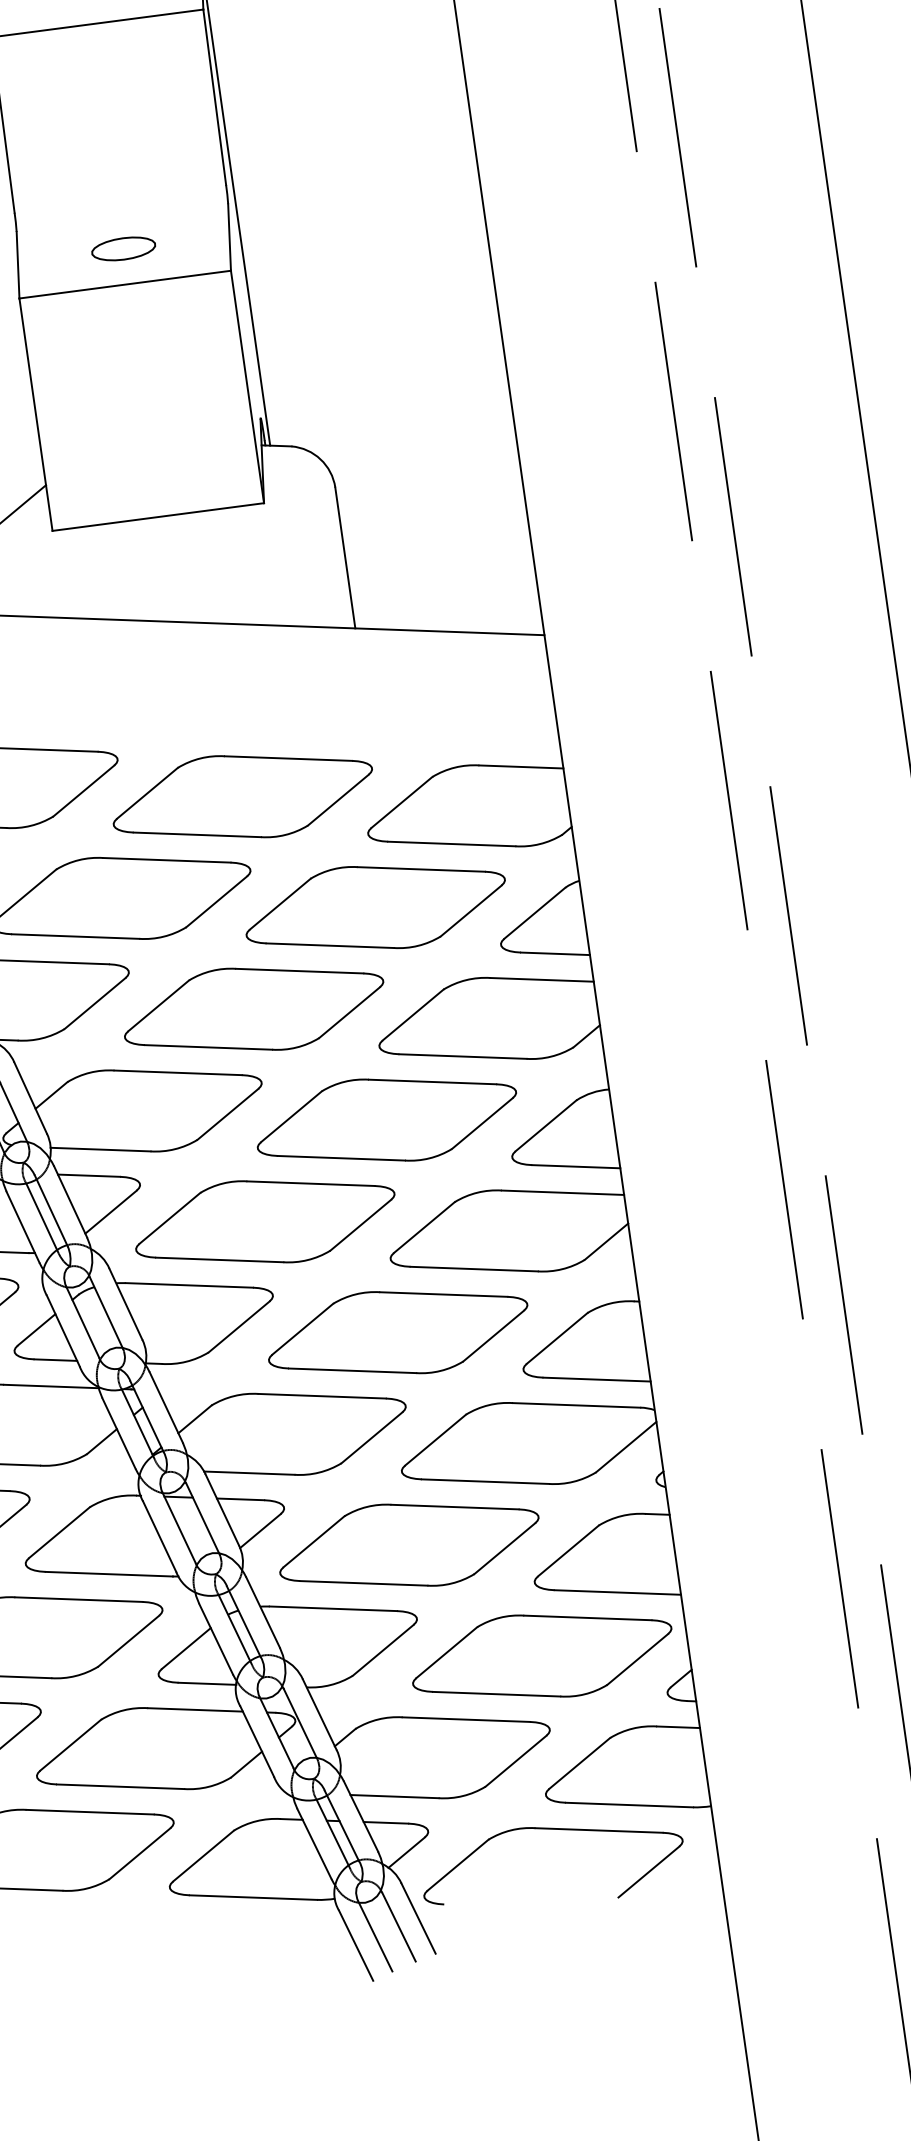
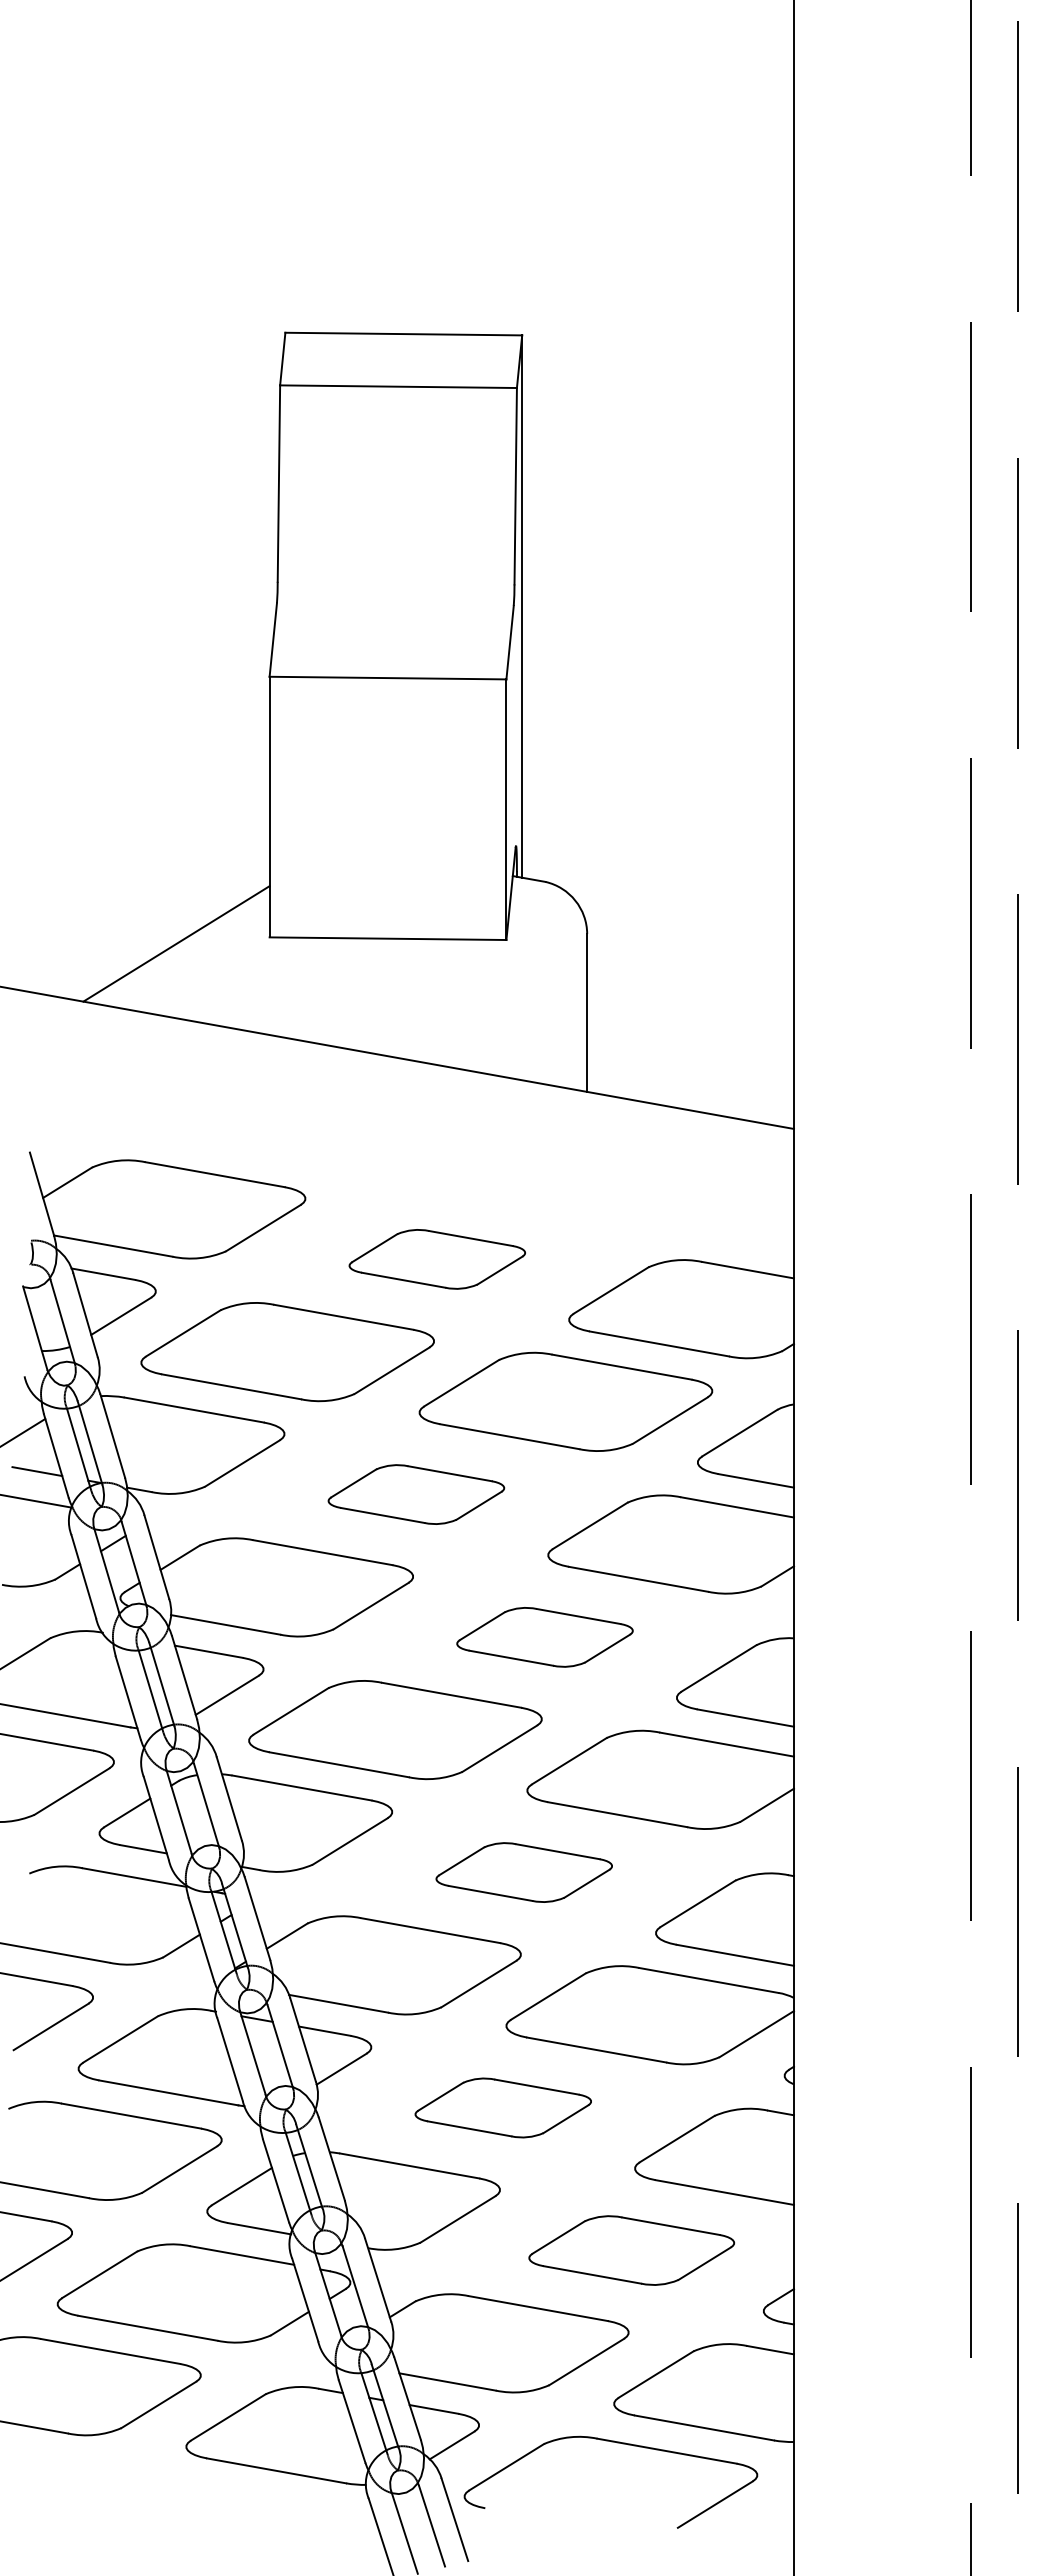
part: (123, 248) -> (391, 638), removed
part: (243, 796) -> (437, 1259), size x0.6
part: (254, 1009) -> (416, 1494), size x0.6
part: (386, 1120) -> (544, 1637), size x0.6
part: (398, 1332) -> (524, 1872), size x0.6
part: (409, 1544) -> (503, 2107), size x0.6
part: (541, 1656) -> (631, 2250), size x0.7

